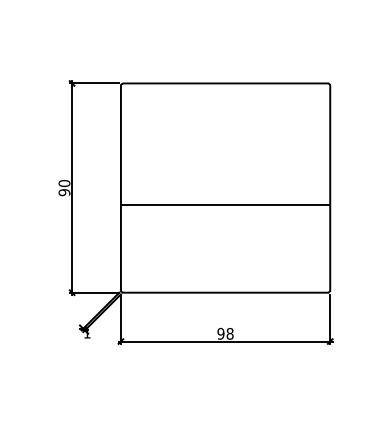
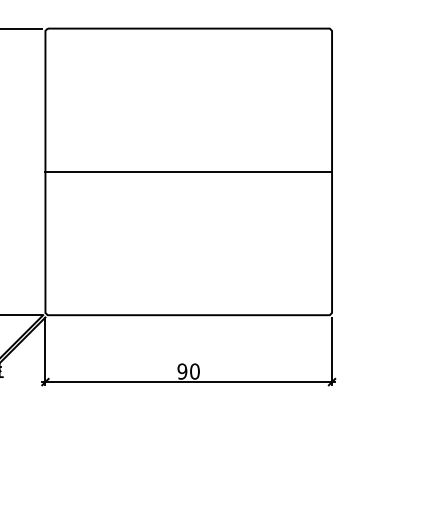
line: (225, 205) -> (188, 172), moved
text: (229, 333) -> (194, 371), 98 -> 90

